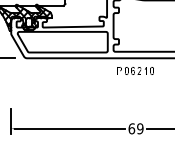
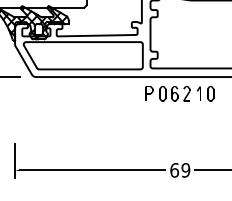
part: (135, 70) -> (179, 93), size x1.43

